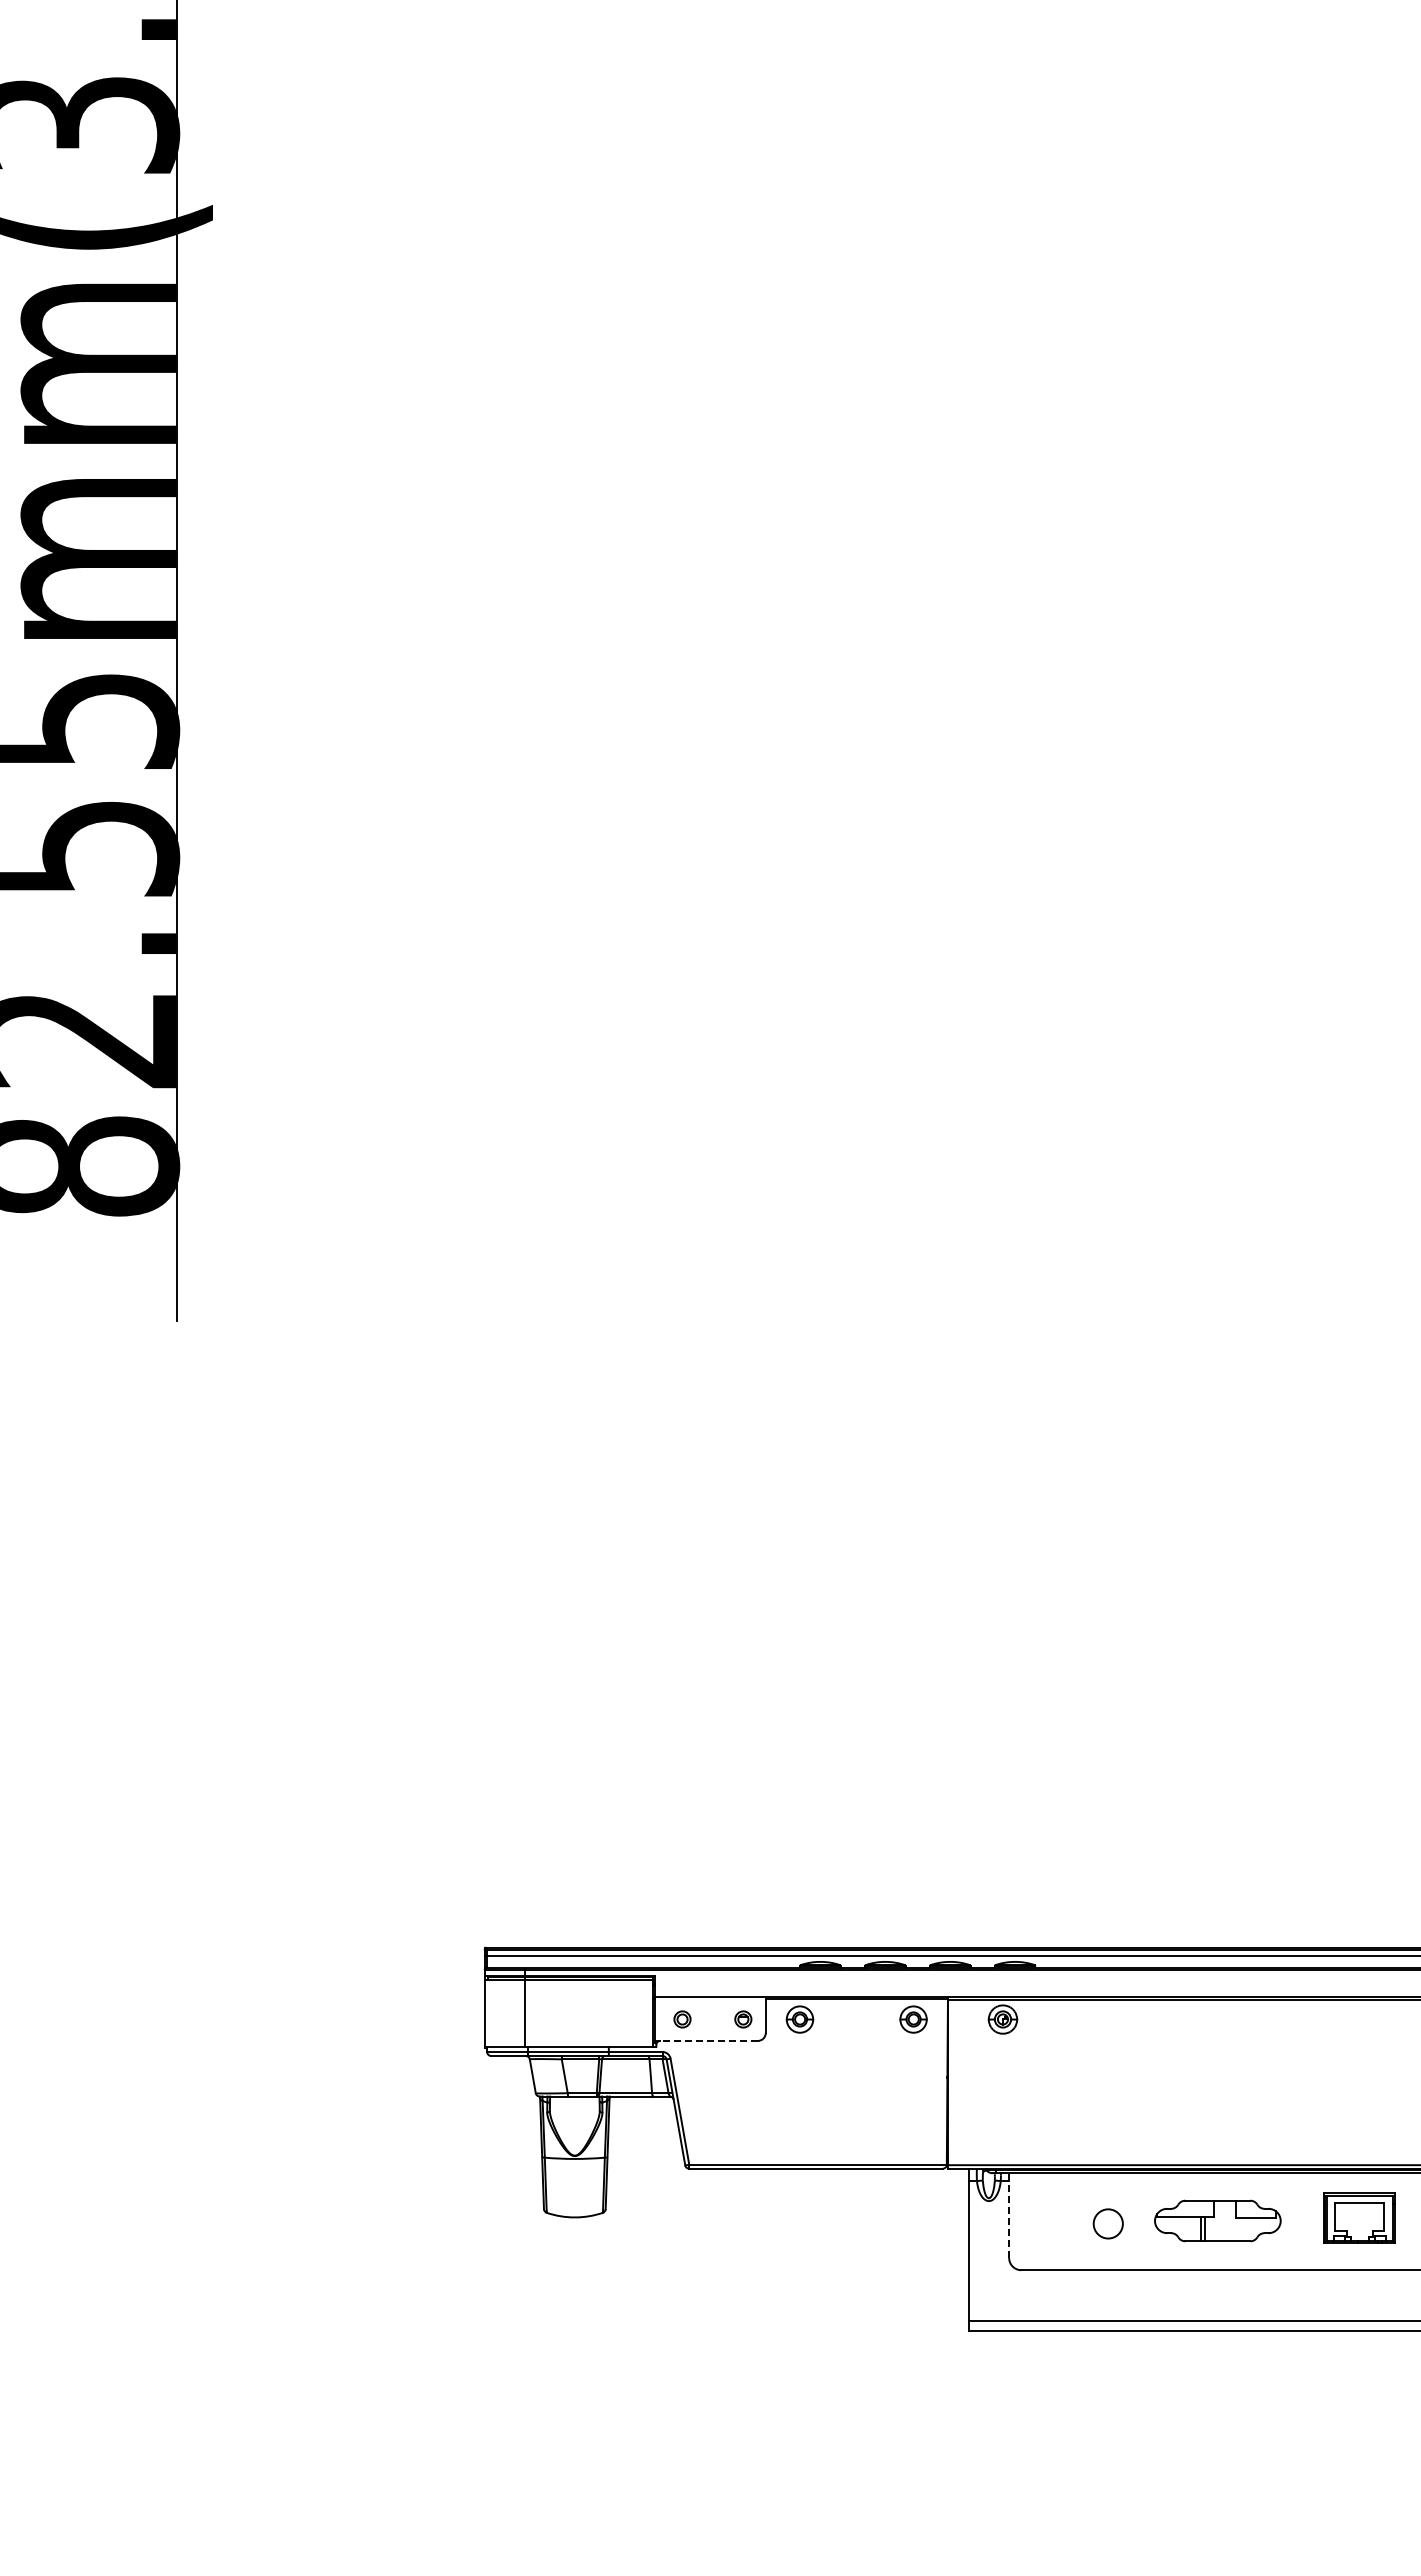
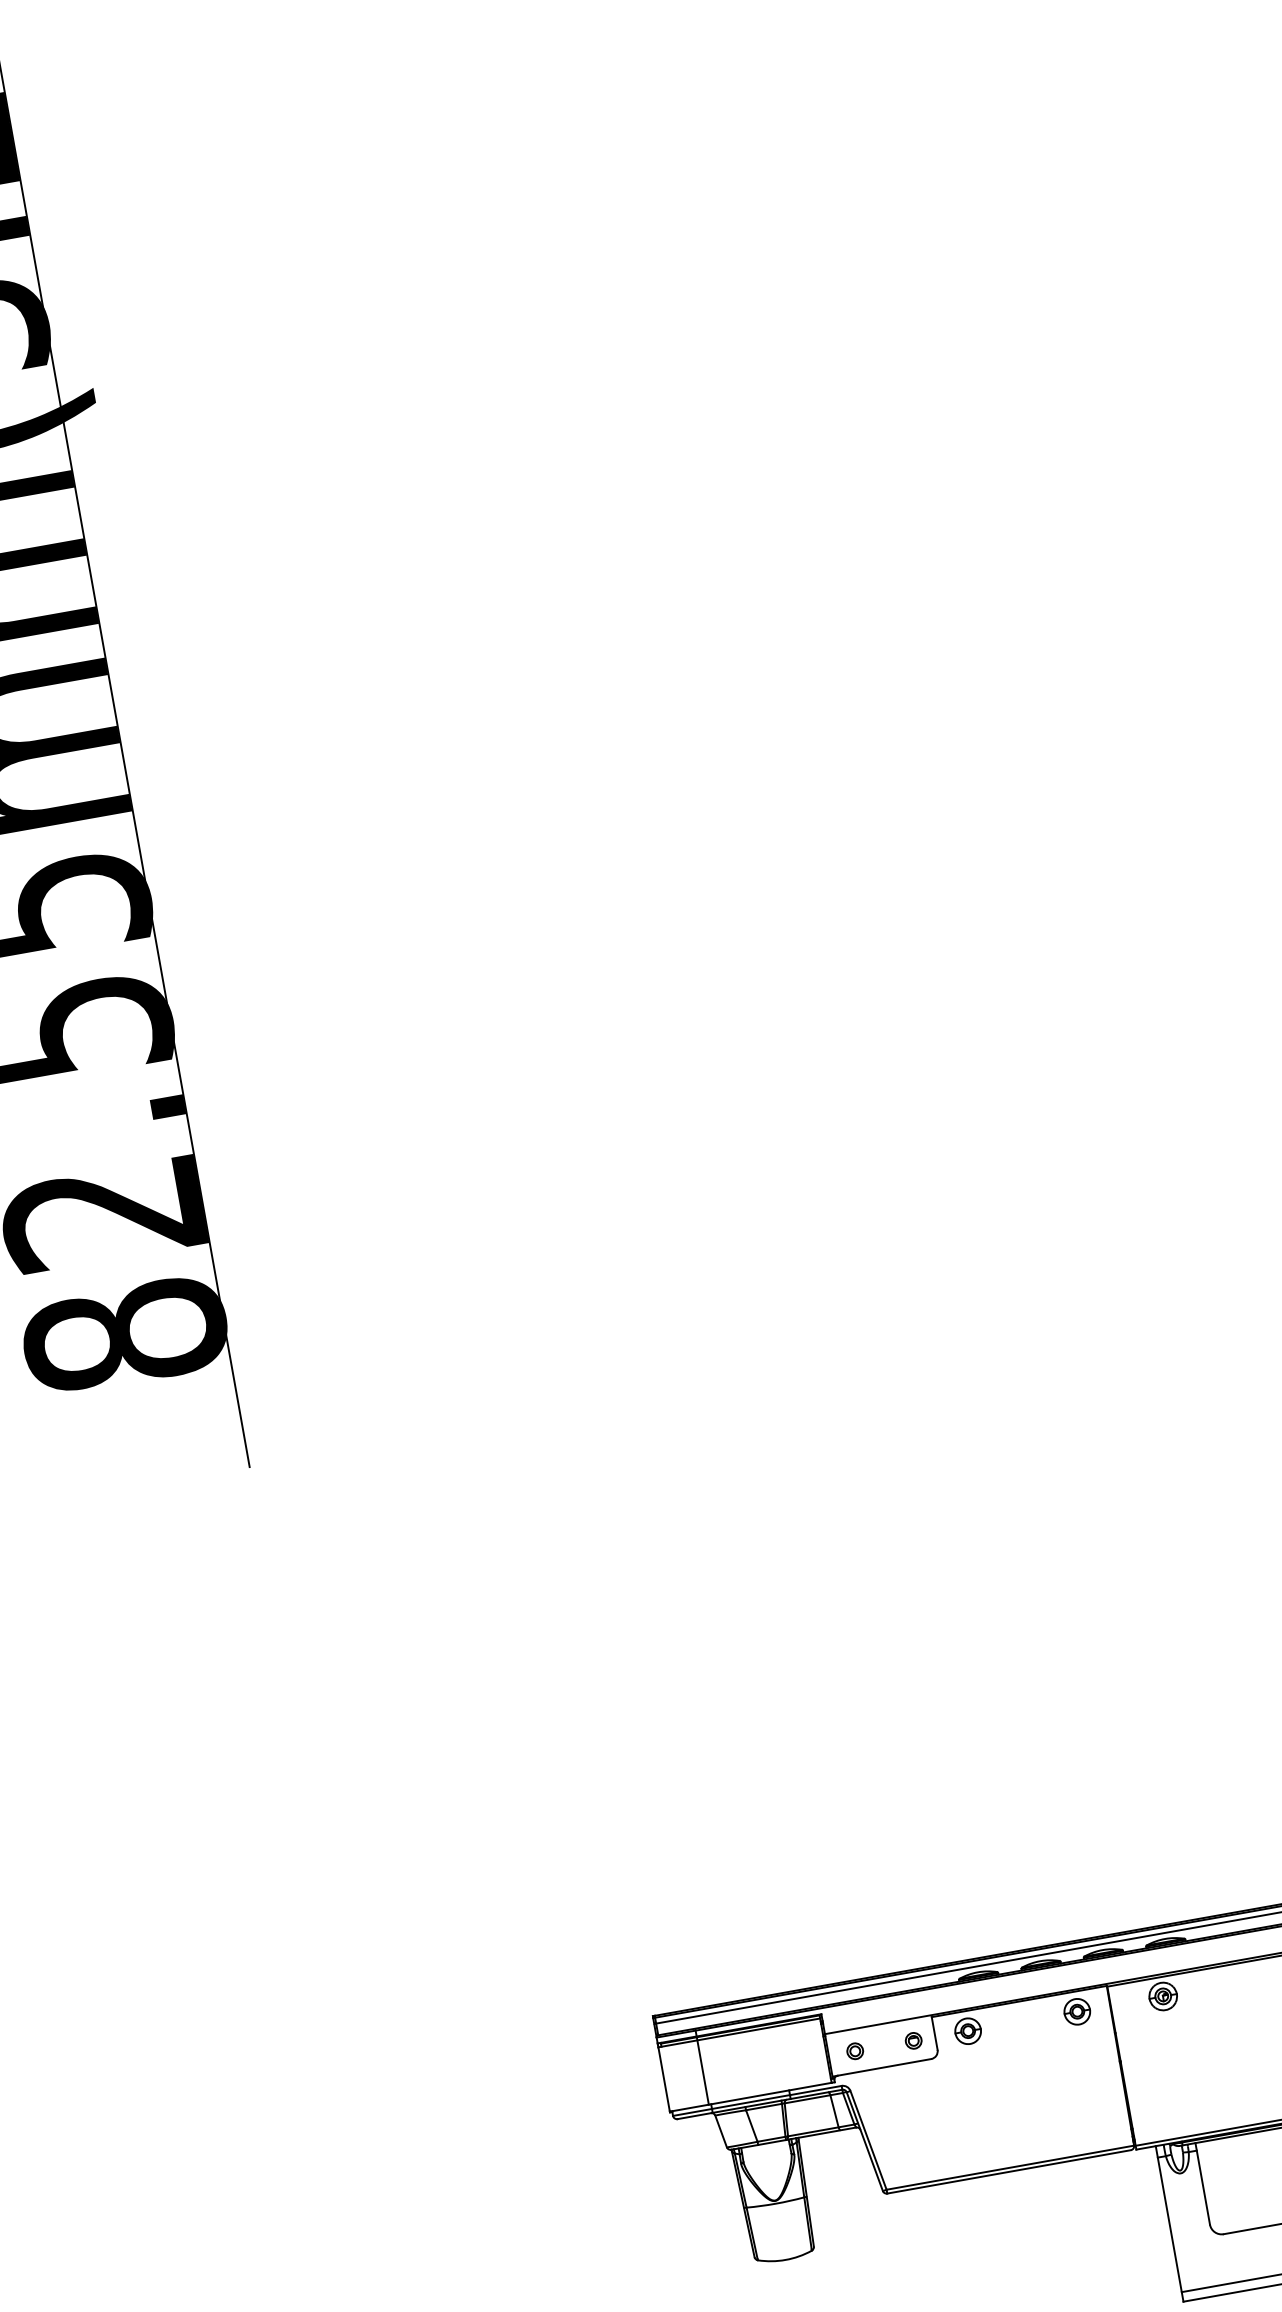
line: (709, 2040) -> (884, 2066), dashed -> solid
line: (1009, 2215) -> (1203, 2183), dashed -> solid

